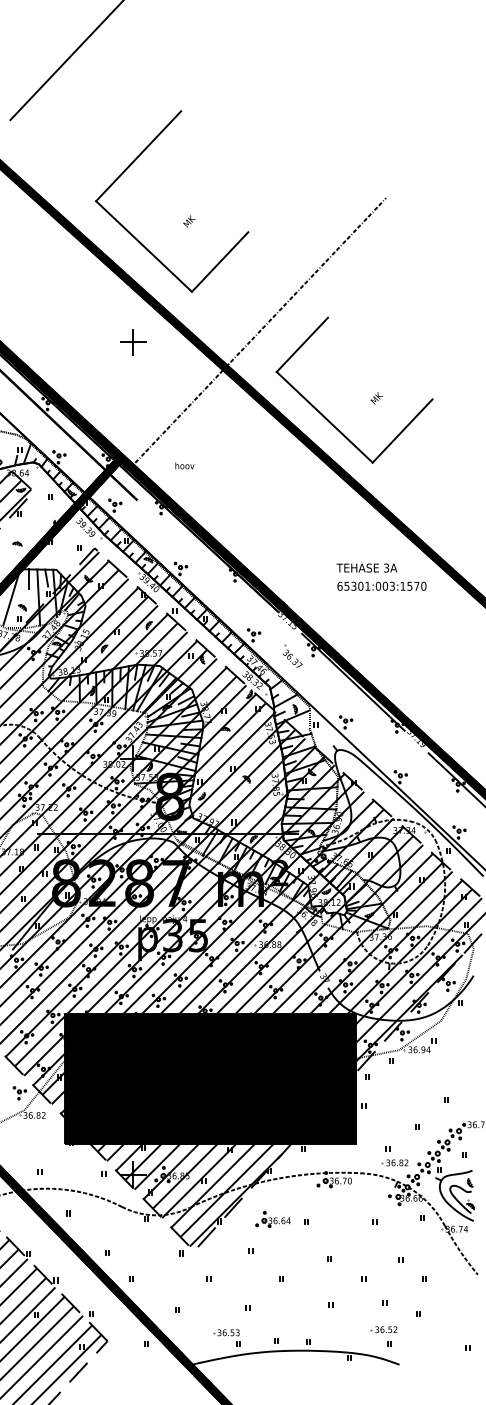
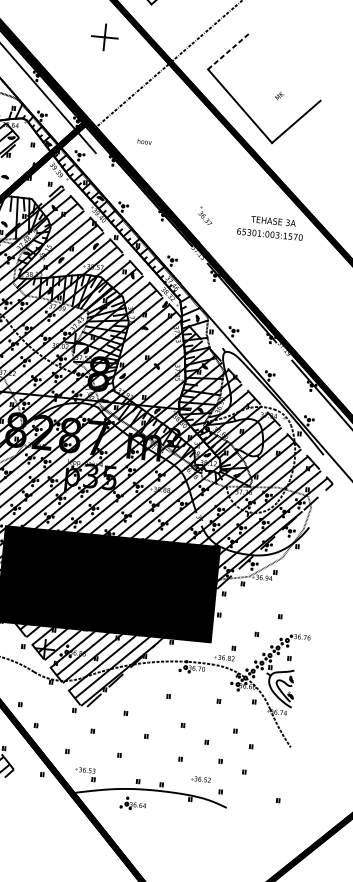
part: (133, 342) -> (104, 37), size x1.4
line: (302, 344) -> (228, 51), solid -> dashed
text: (184, 465) -> (144, 141), moved
text: (366, 567) -> (273, 220), moved
part: (292, 655) -> (205, 215), moved
part: (394, 1162) -> (224, 657), moved
part: (272, 1218) -> (132, 803), moved
part: (383, 1329) -> (200, 779), moved
part: (226, 1337) -> (85, 773), moved

